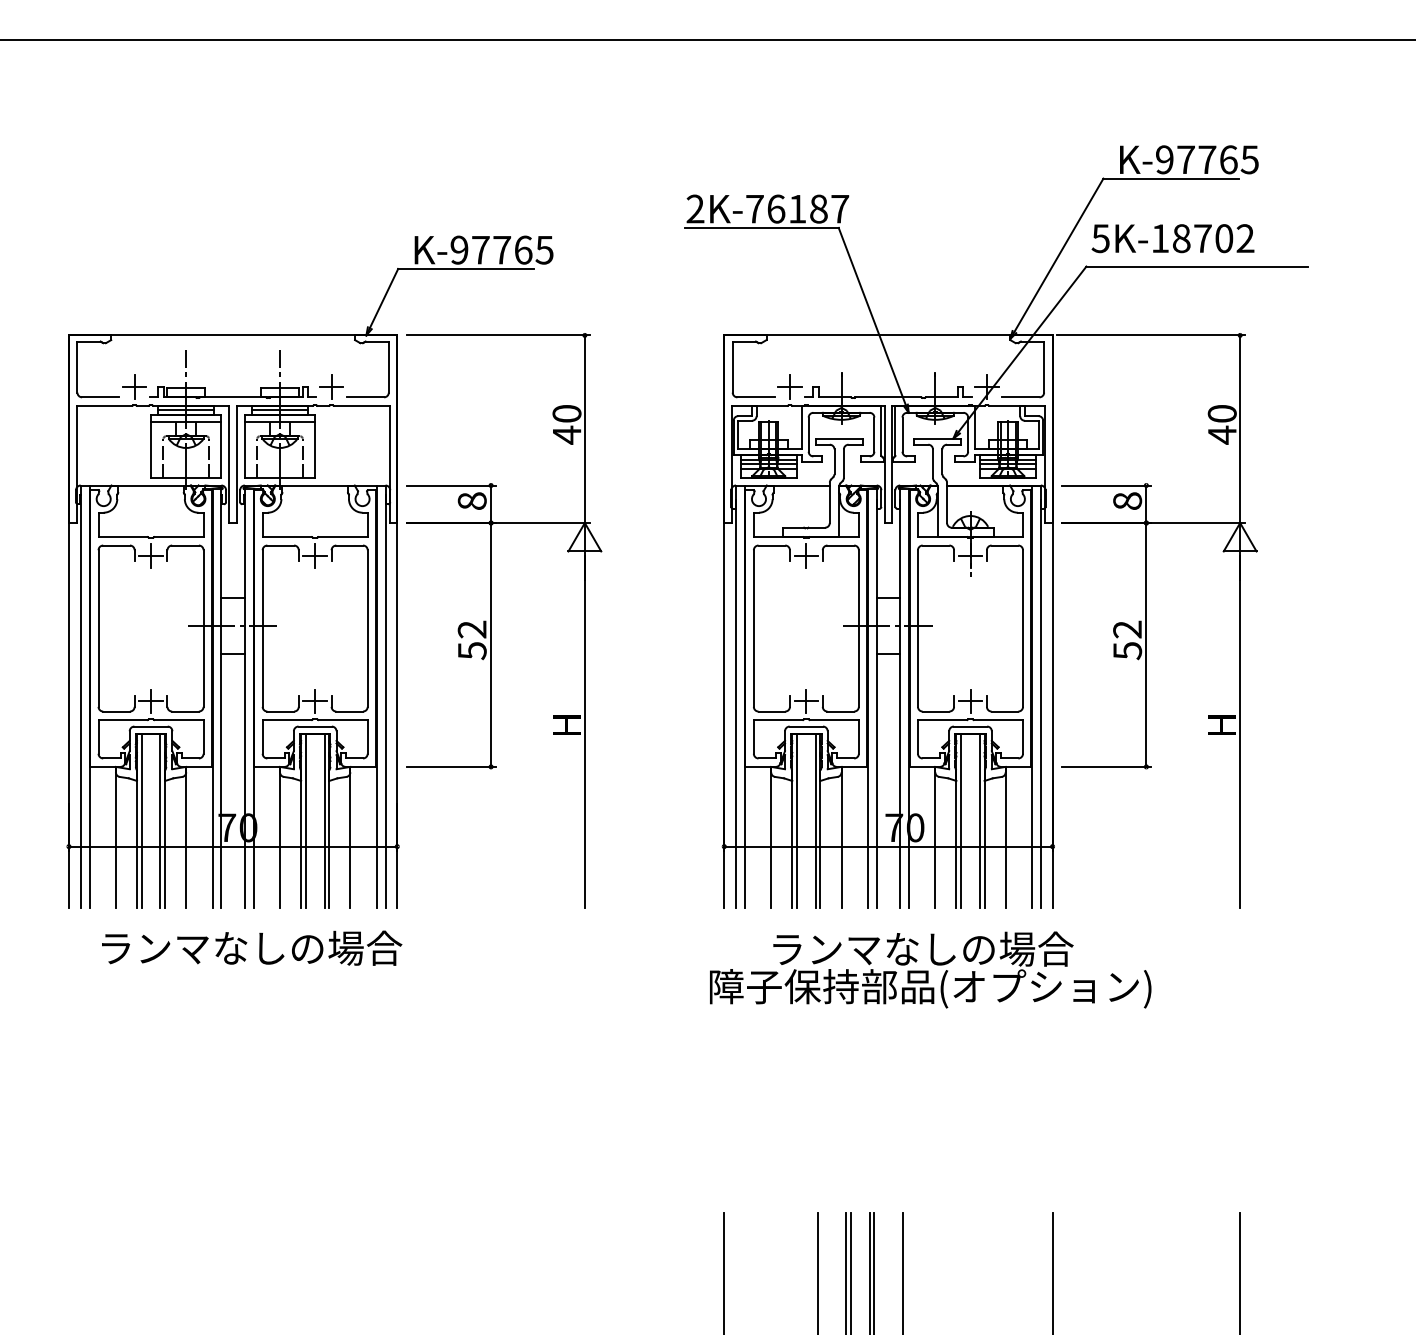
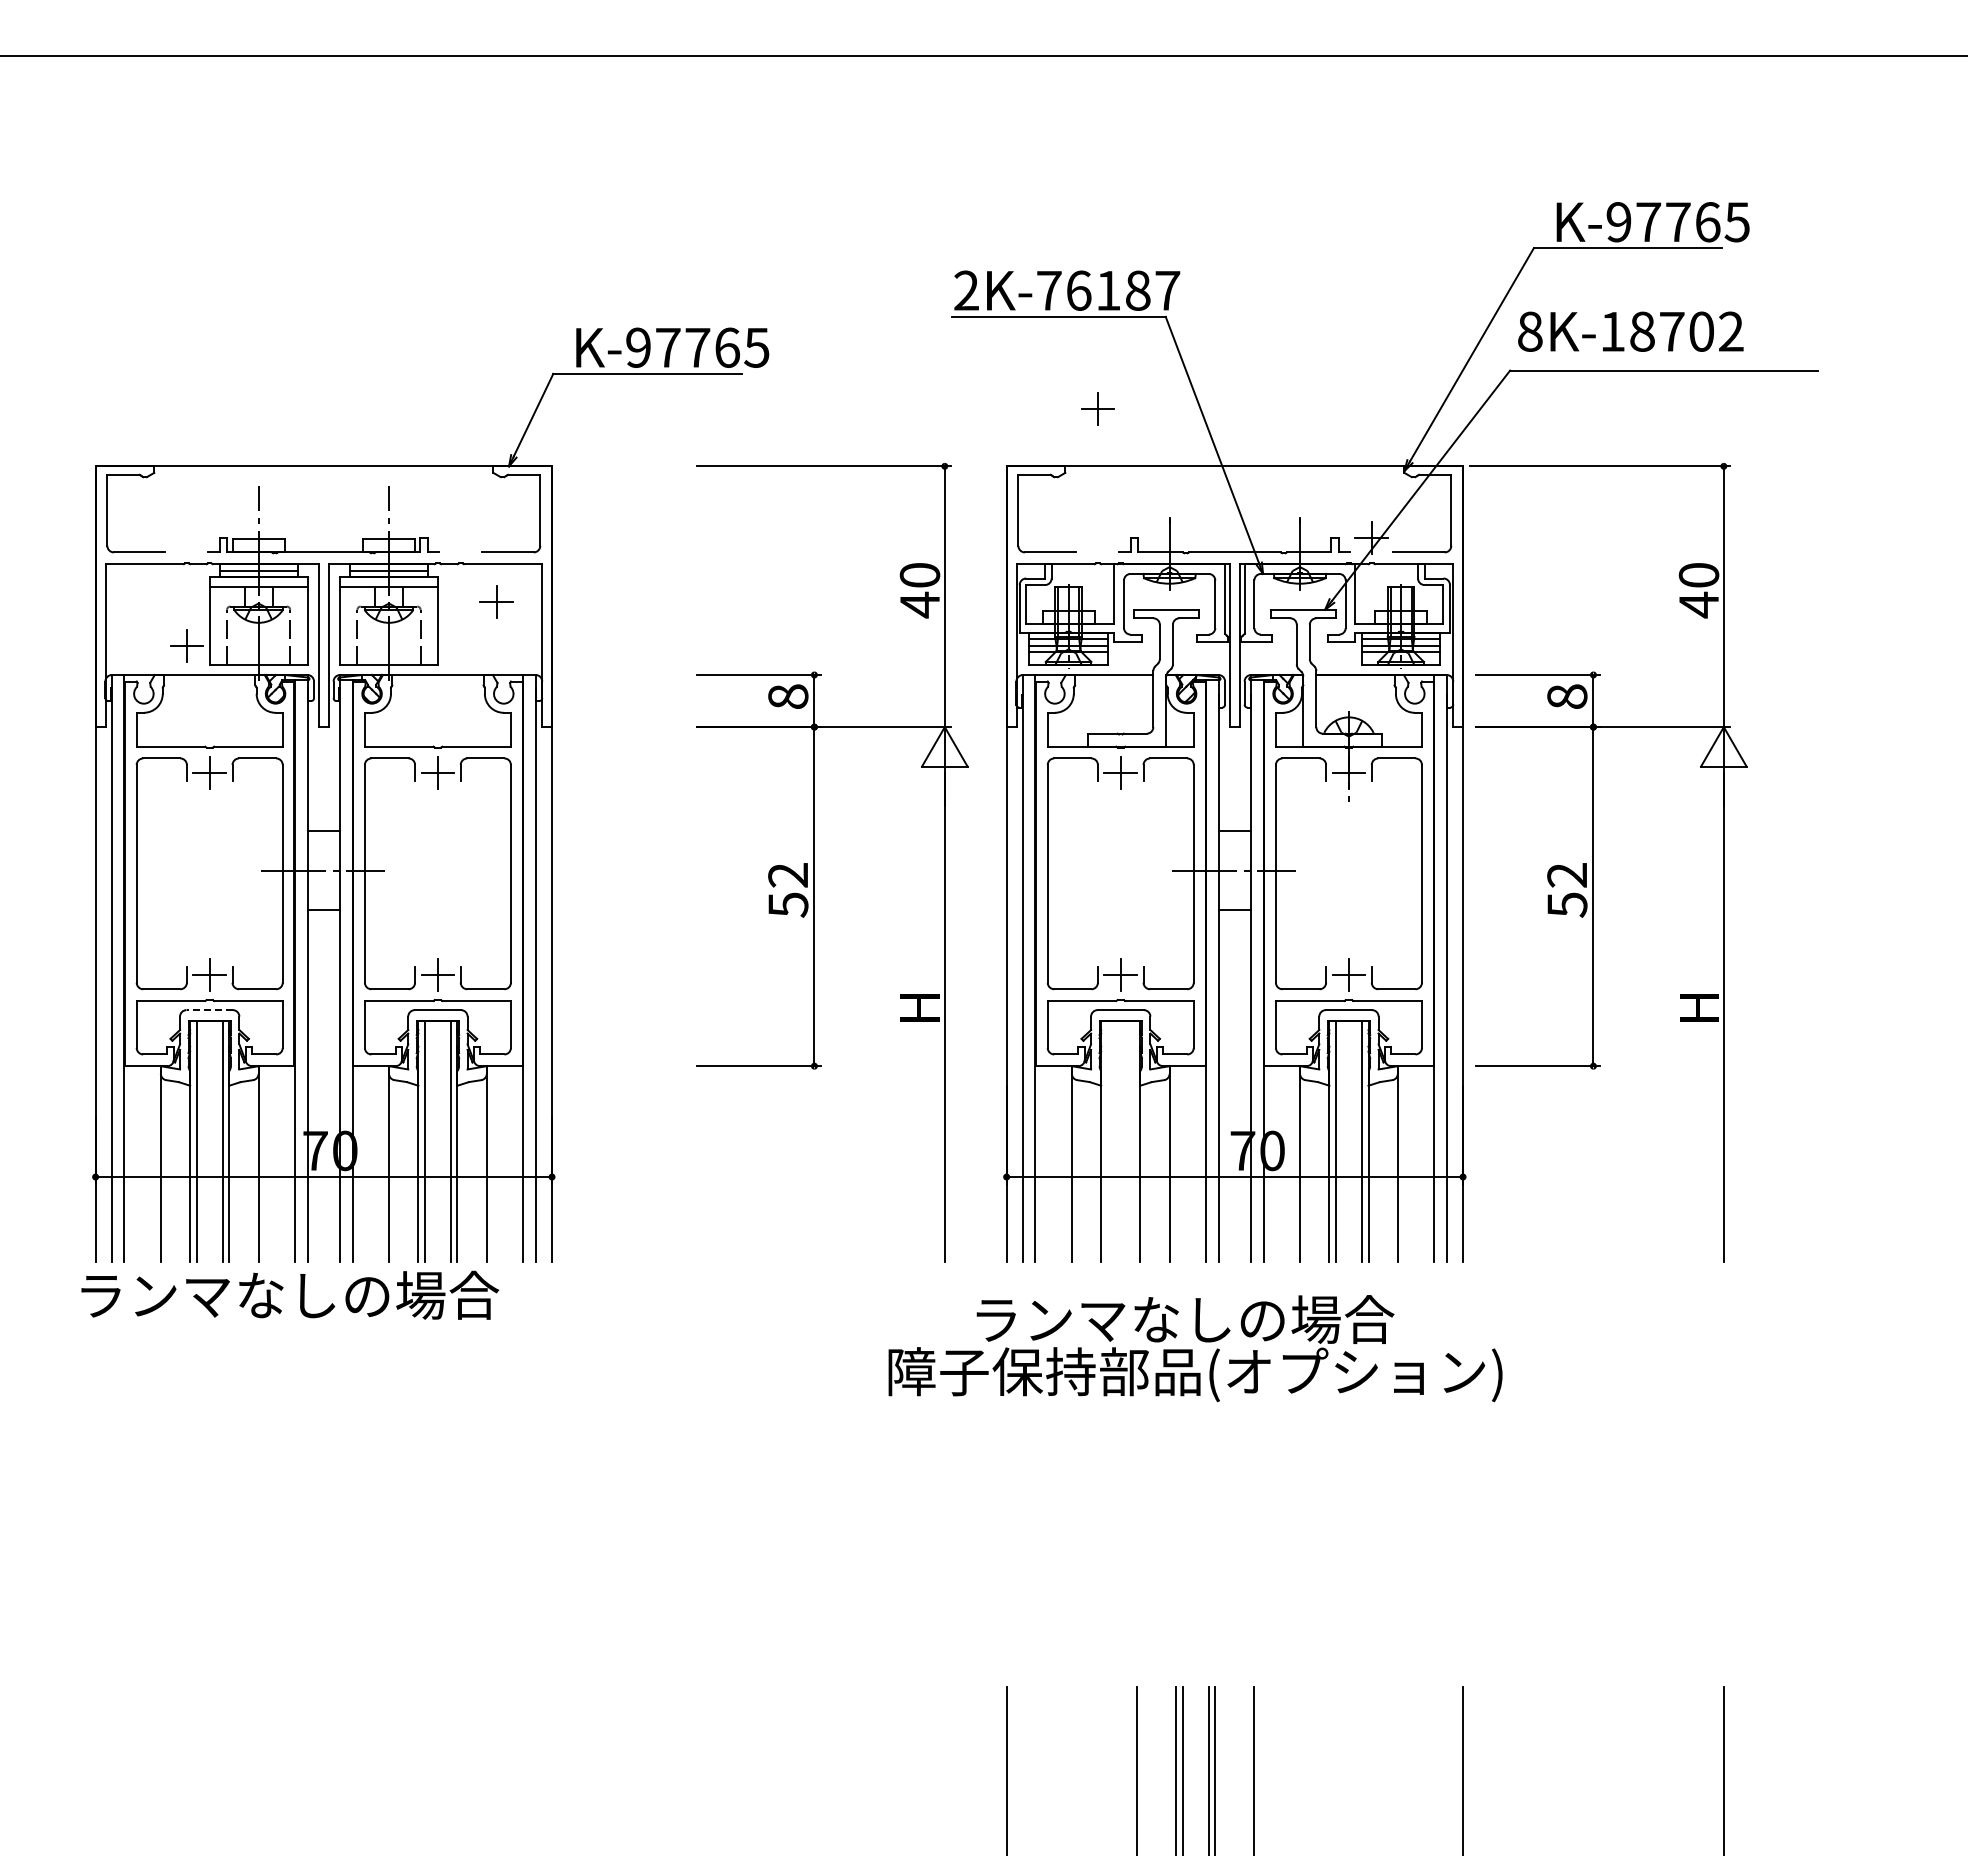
text: (1100, 238) -> (1529, 331), 5K-18702 -> 8K-18702
part: (134, 386) -> (186, 645), moved
part: (331, 386) -> (496, 601), moved
part: (789, 386) -> (1097, 408), moved
part: (491, 620) -> (814, 862), moved
line: (150, 726) -> (209, 1010), solid -> dashed
line: (796, 820) -> (1107, 1140), removed
line: (815, 820) -> (1133, 1140), removed
text: (252, 947) -> (290, 1294), moved
text: (930, 969) -> (1195, 1348), moved

